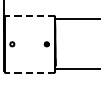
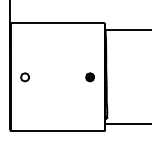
line: (29, 15) -> (57, 22), dashed -> solid
line: (29, 73) -> (57, 132), dashed -> solid

